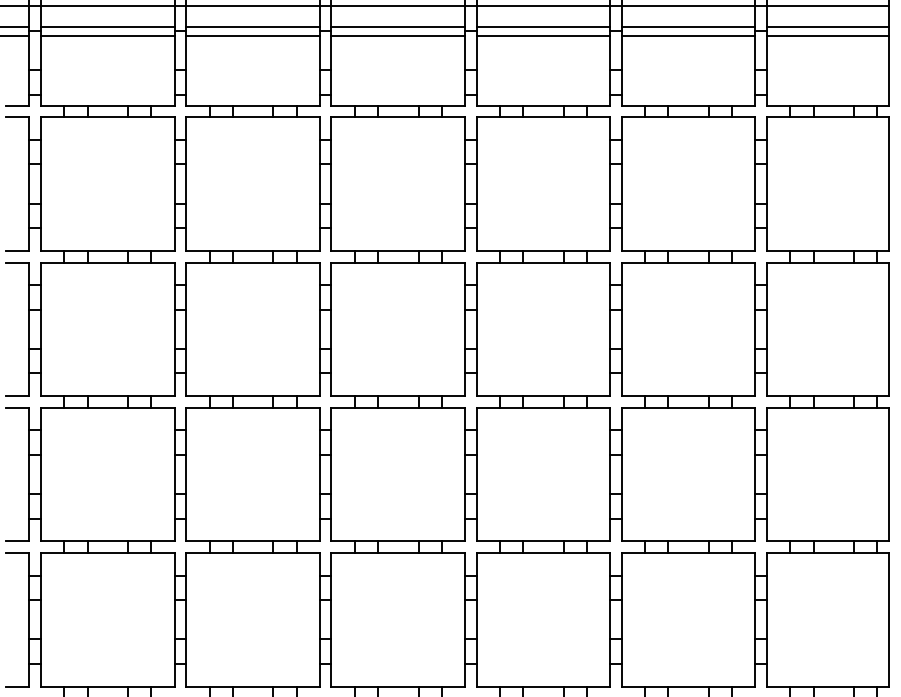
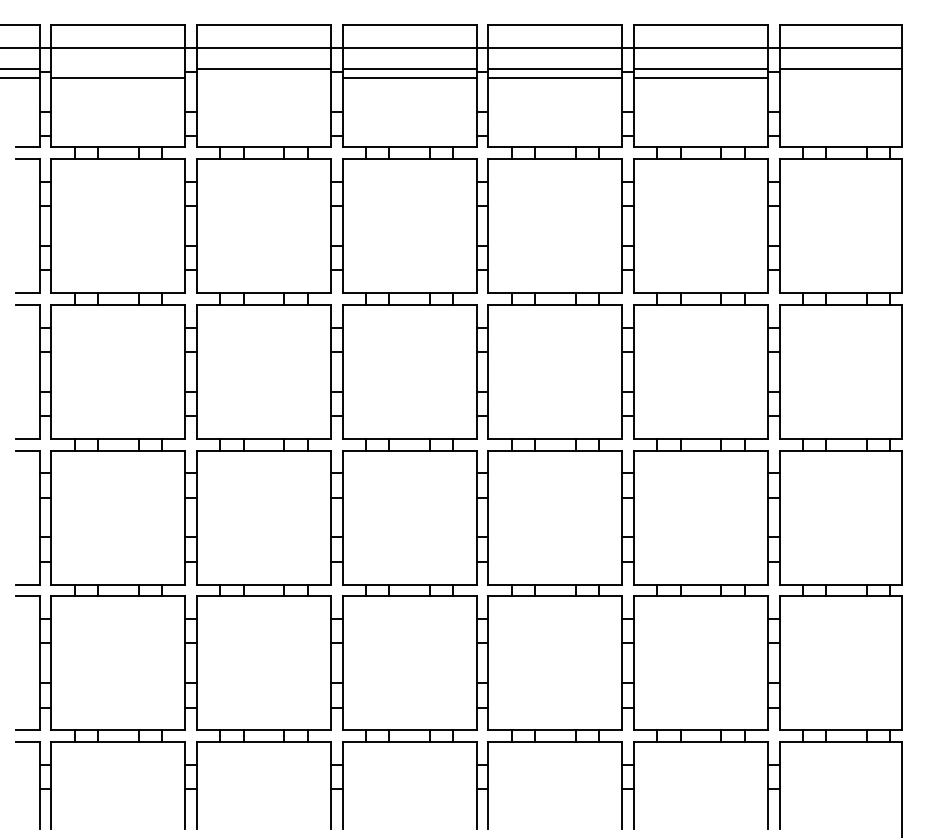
line: (108, 27) -> (118, 68), removed
line: (252, 35) -> (263, 77), removed
line: (827, 35) -> (840, 77), removed

